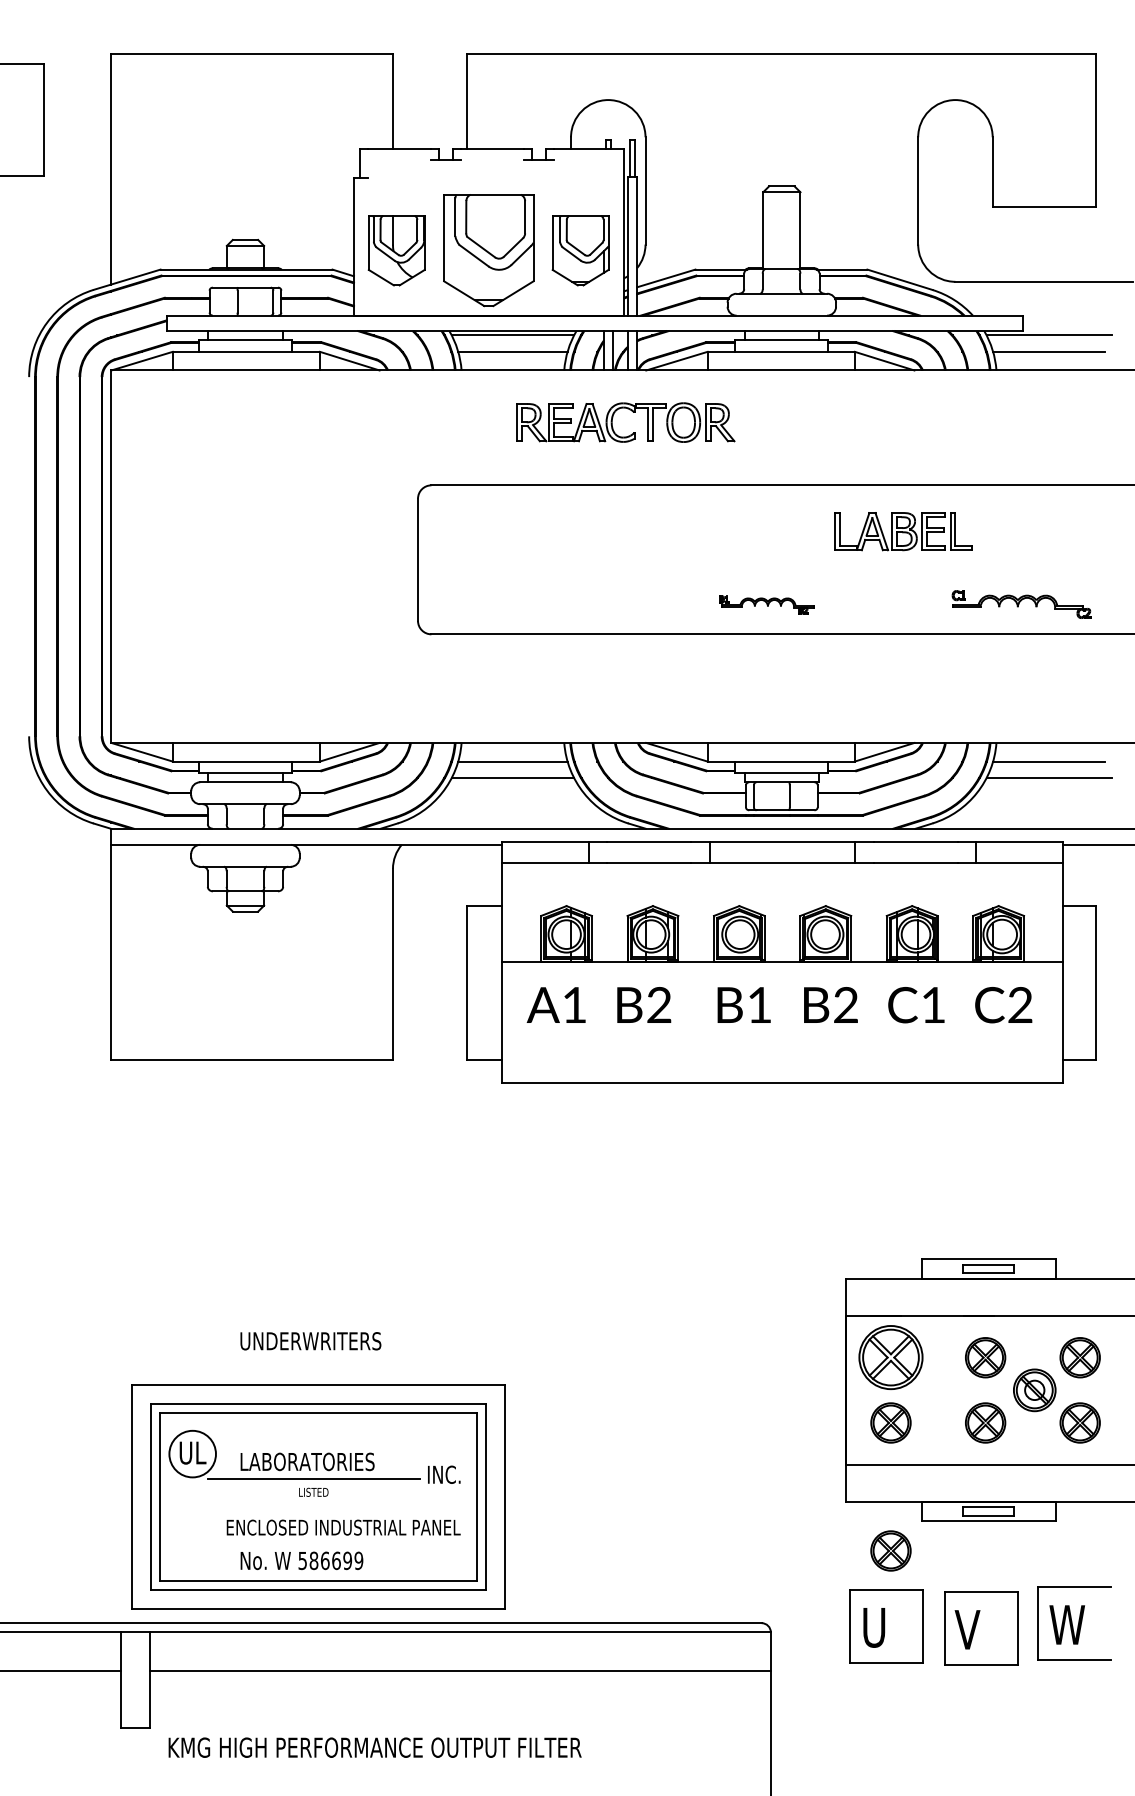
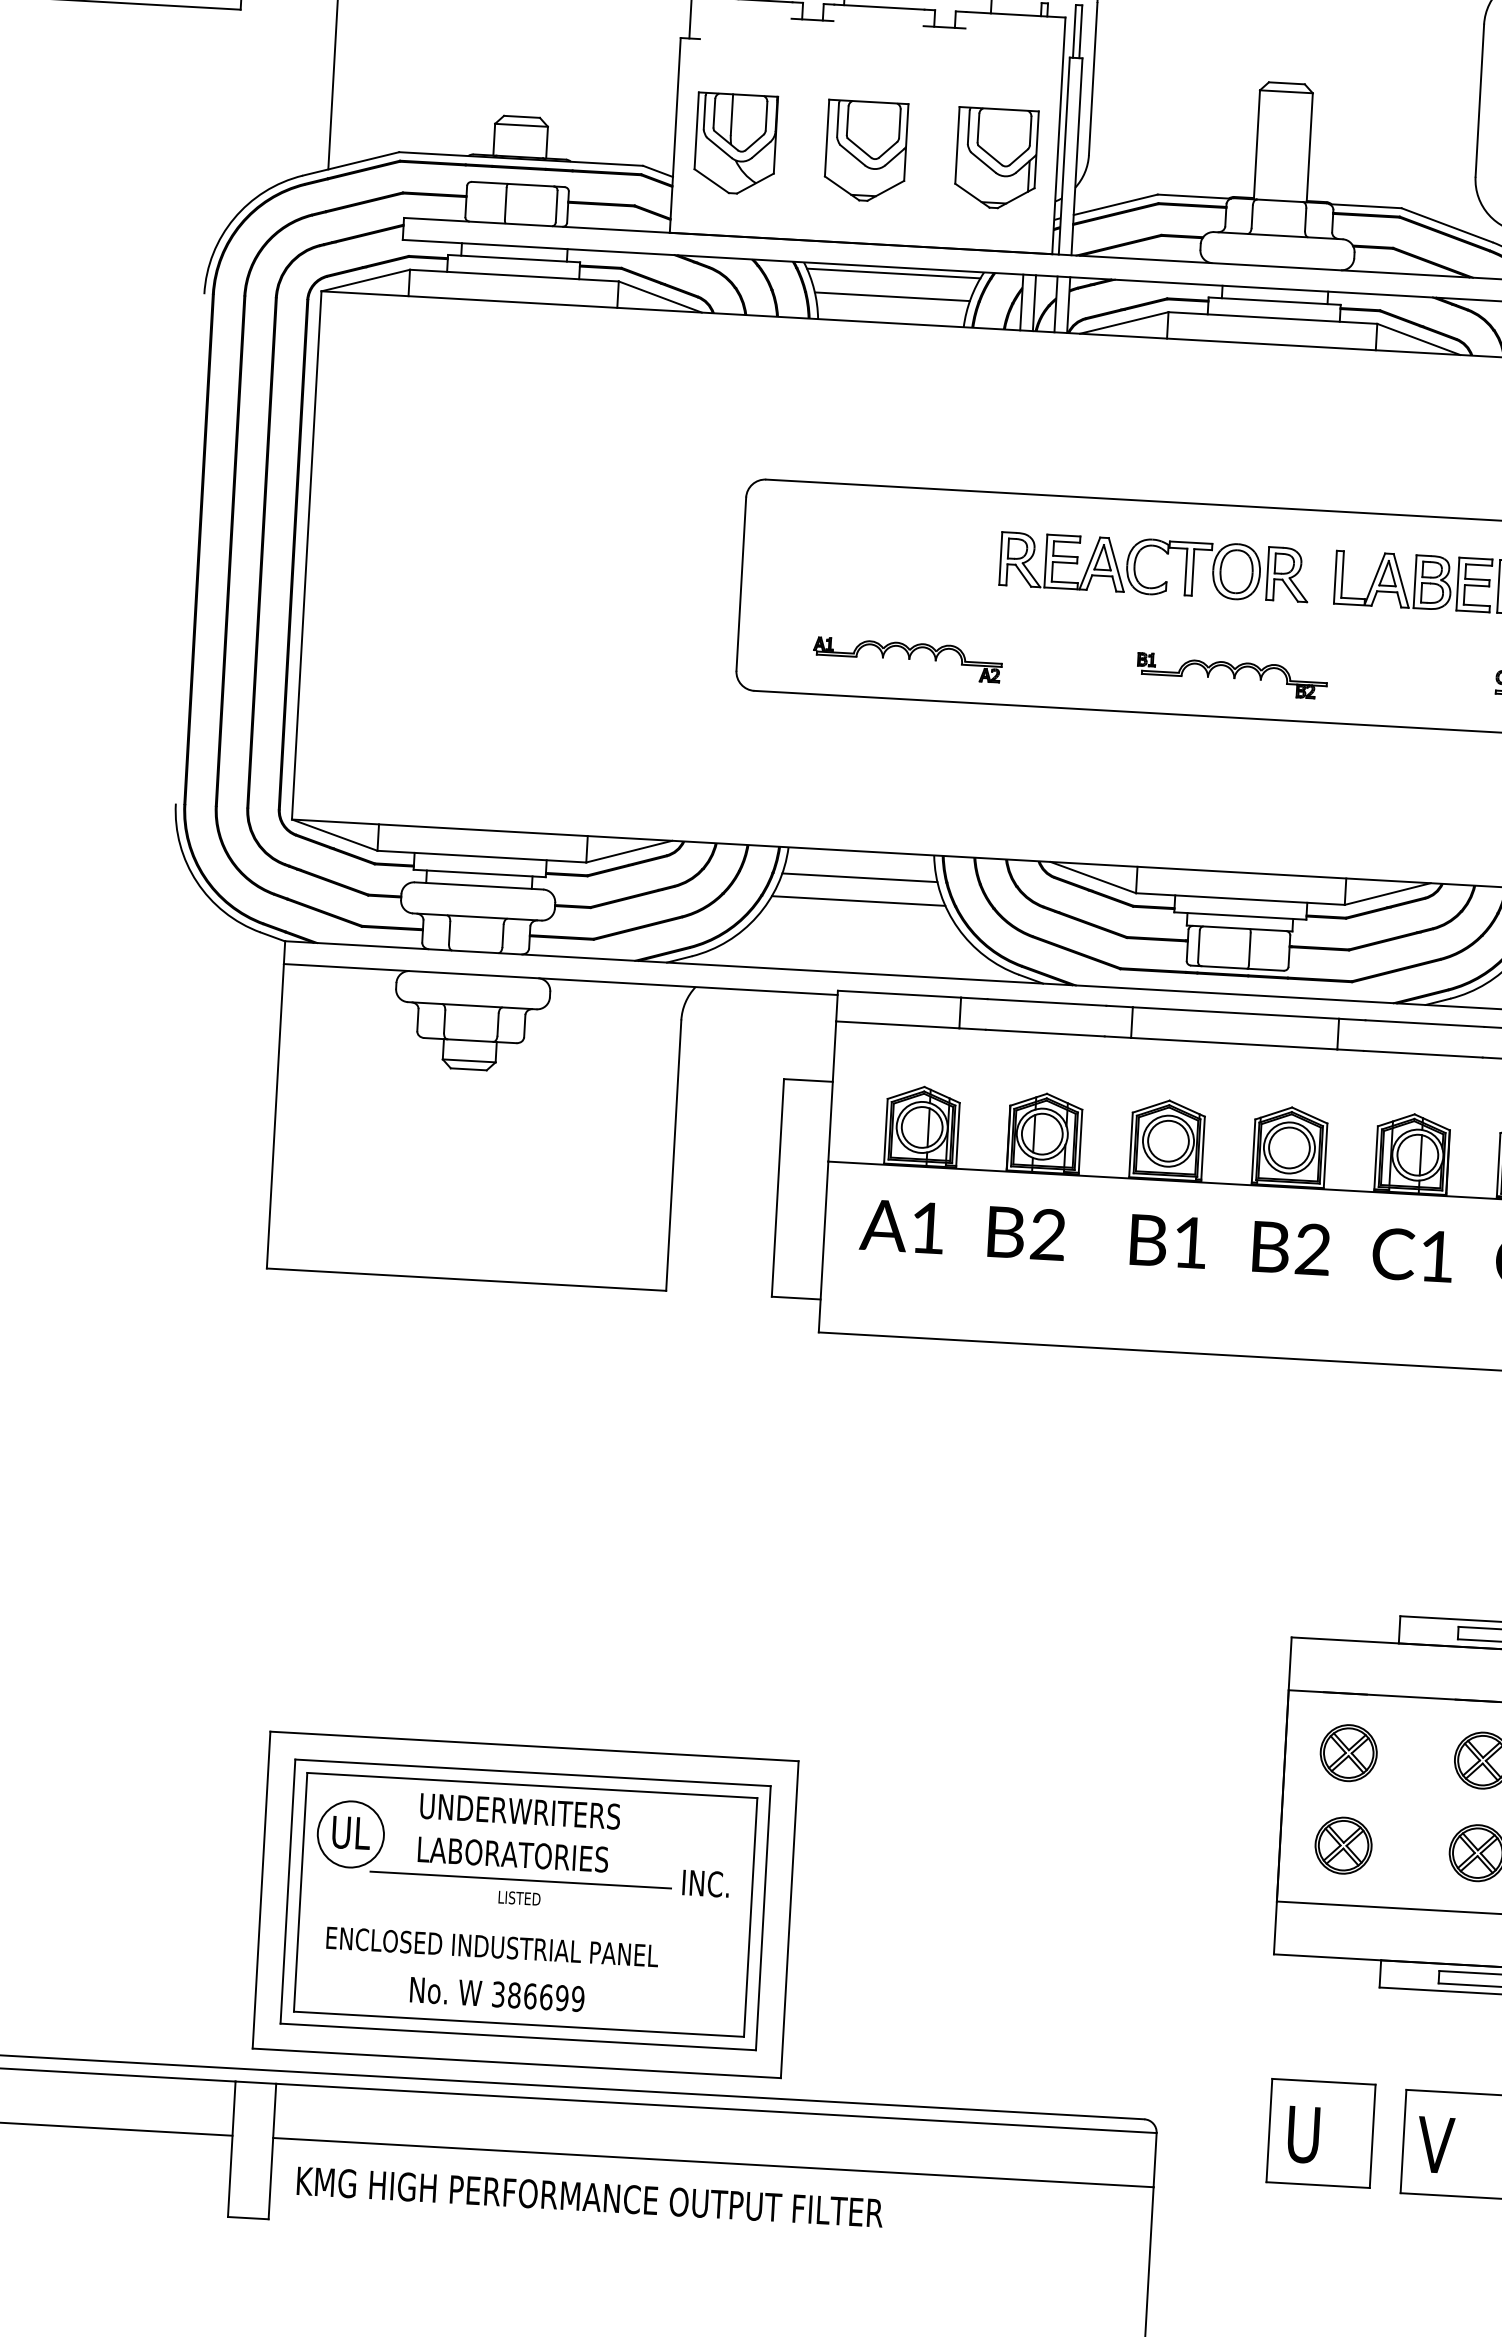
part: (488, 250) -> (865, 151), size x0.62
part: (632, 412) -> (1164, 553), moved
part: (766, 604) -> (1231, 675), size x1.43
part: (537, 606) -> (907, 659), added
text: (310, 1341) -> (519, 1811), moved
part: (890, 1357) -> (1348, 1752), size x0.62
text: (343, 1527) -> (492, 1946), moved
part: (890, 1550) -> (1332, 2026), removed
text: (302, 1560) -> (498, 1994), 586699 -> 386699
text: (374, 1747) -> (589, 2196), moved

